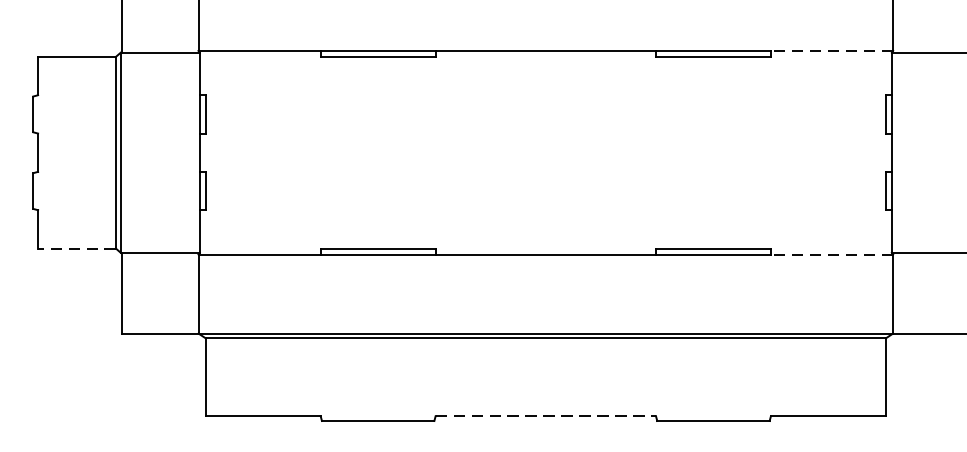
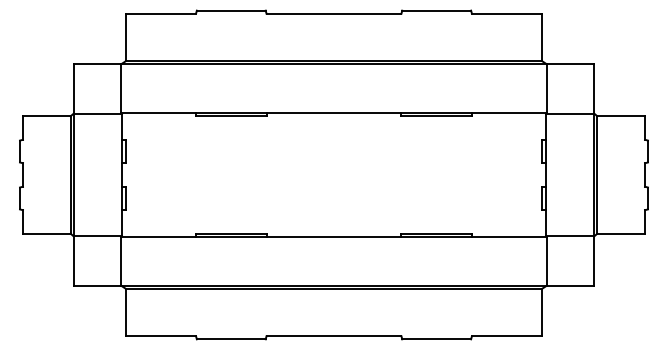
line: (830, 50) -> (508, 112), dashed -> solid
line: (76, 248) -> (46, 233), dashed -> solid
line: (830, 254) -> (508, 237), dashed -> solid
line: (546, 416) -> (334, 336), dashed -> solid

